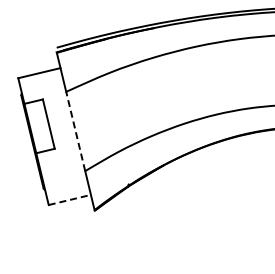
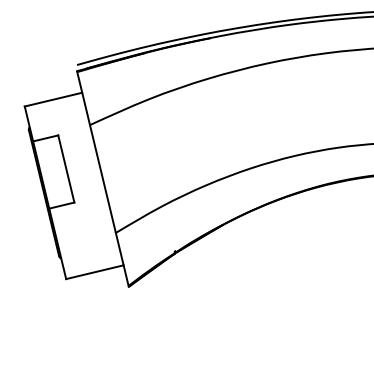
line: (75, 131) -> (102, 179), dashed -> solid
line: (69, 199) -> (94, 271), dashed -> solid

